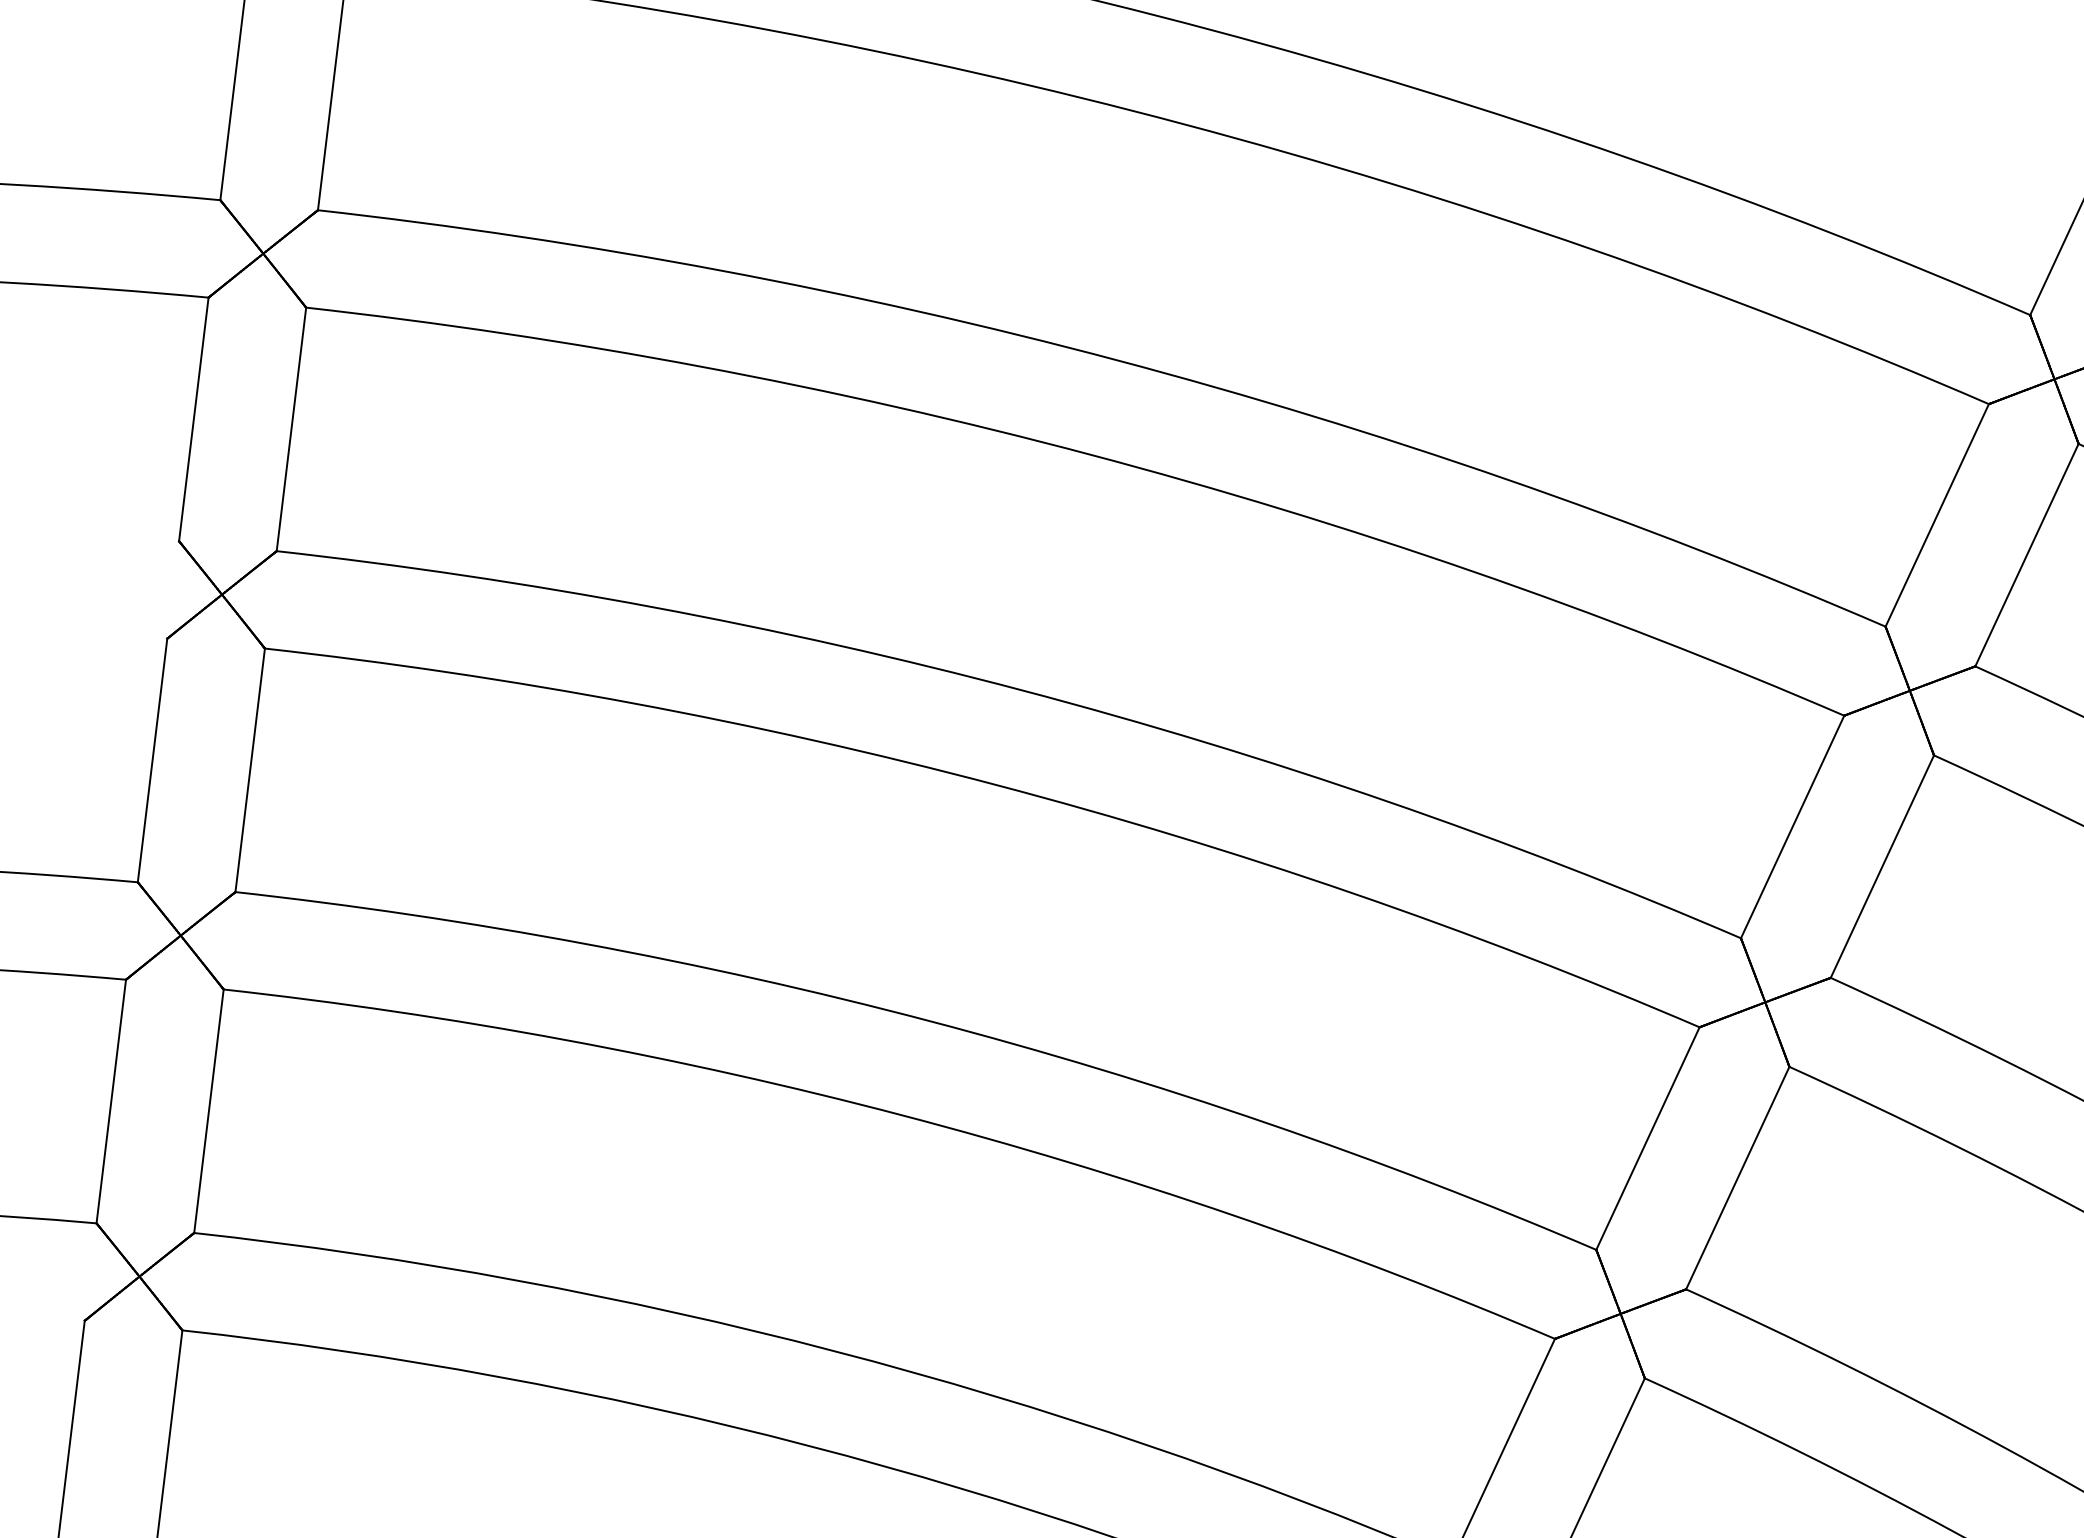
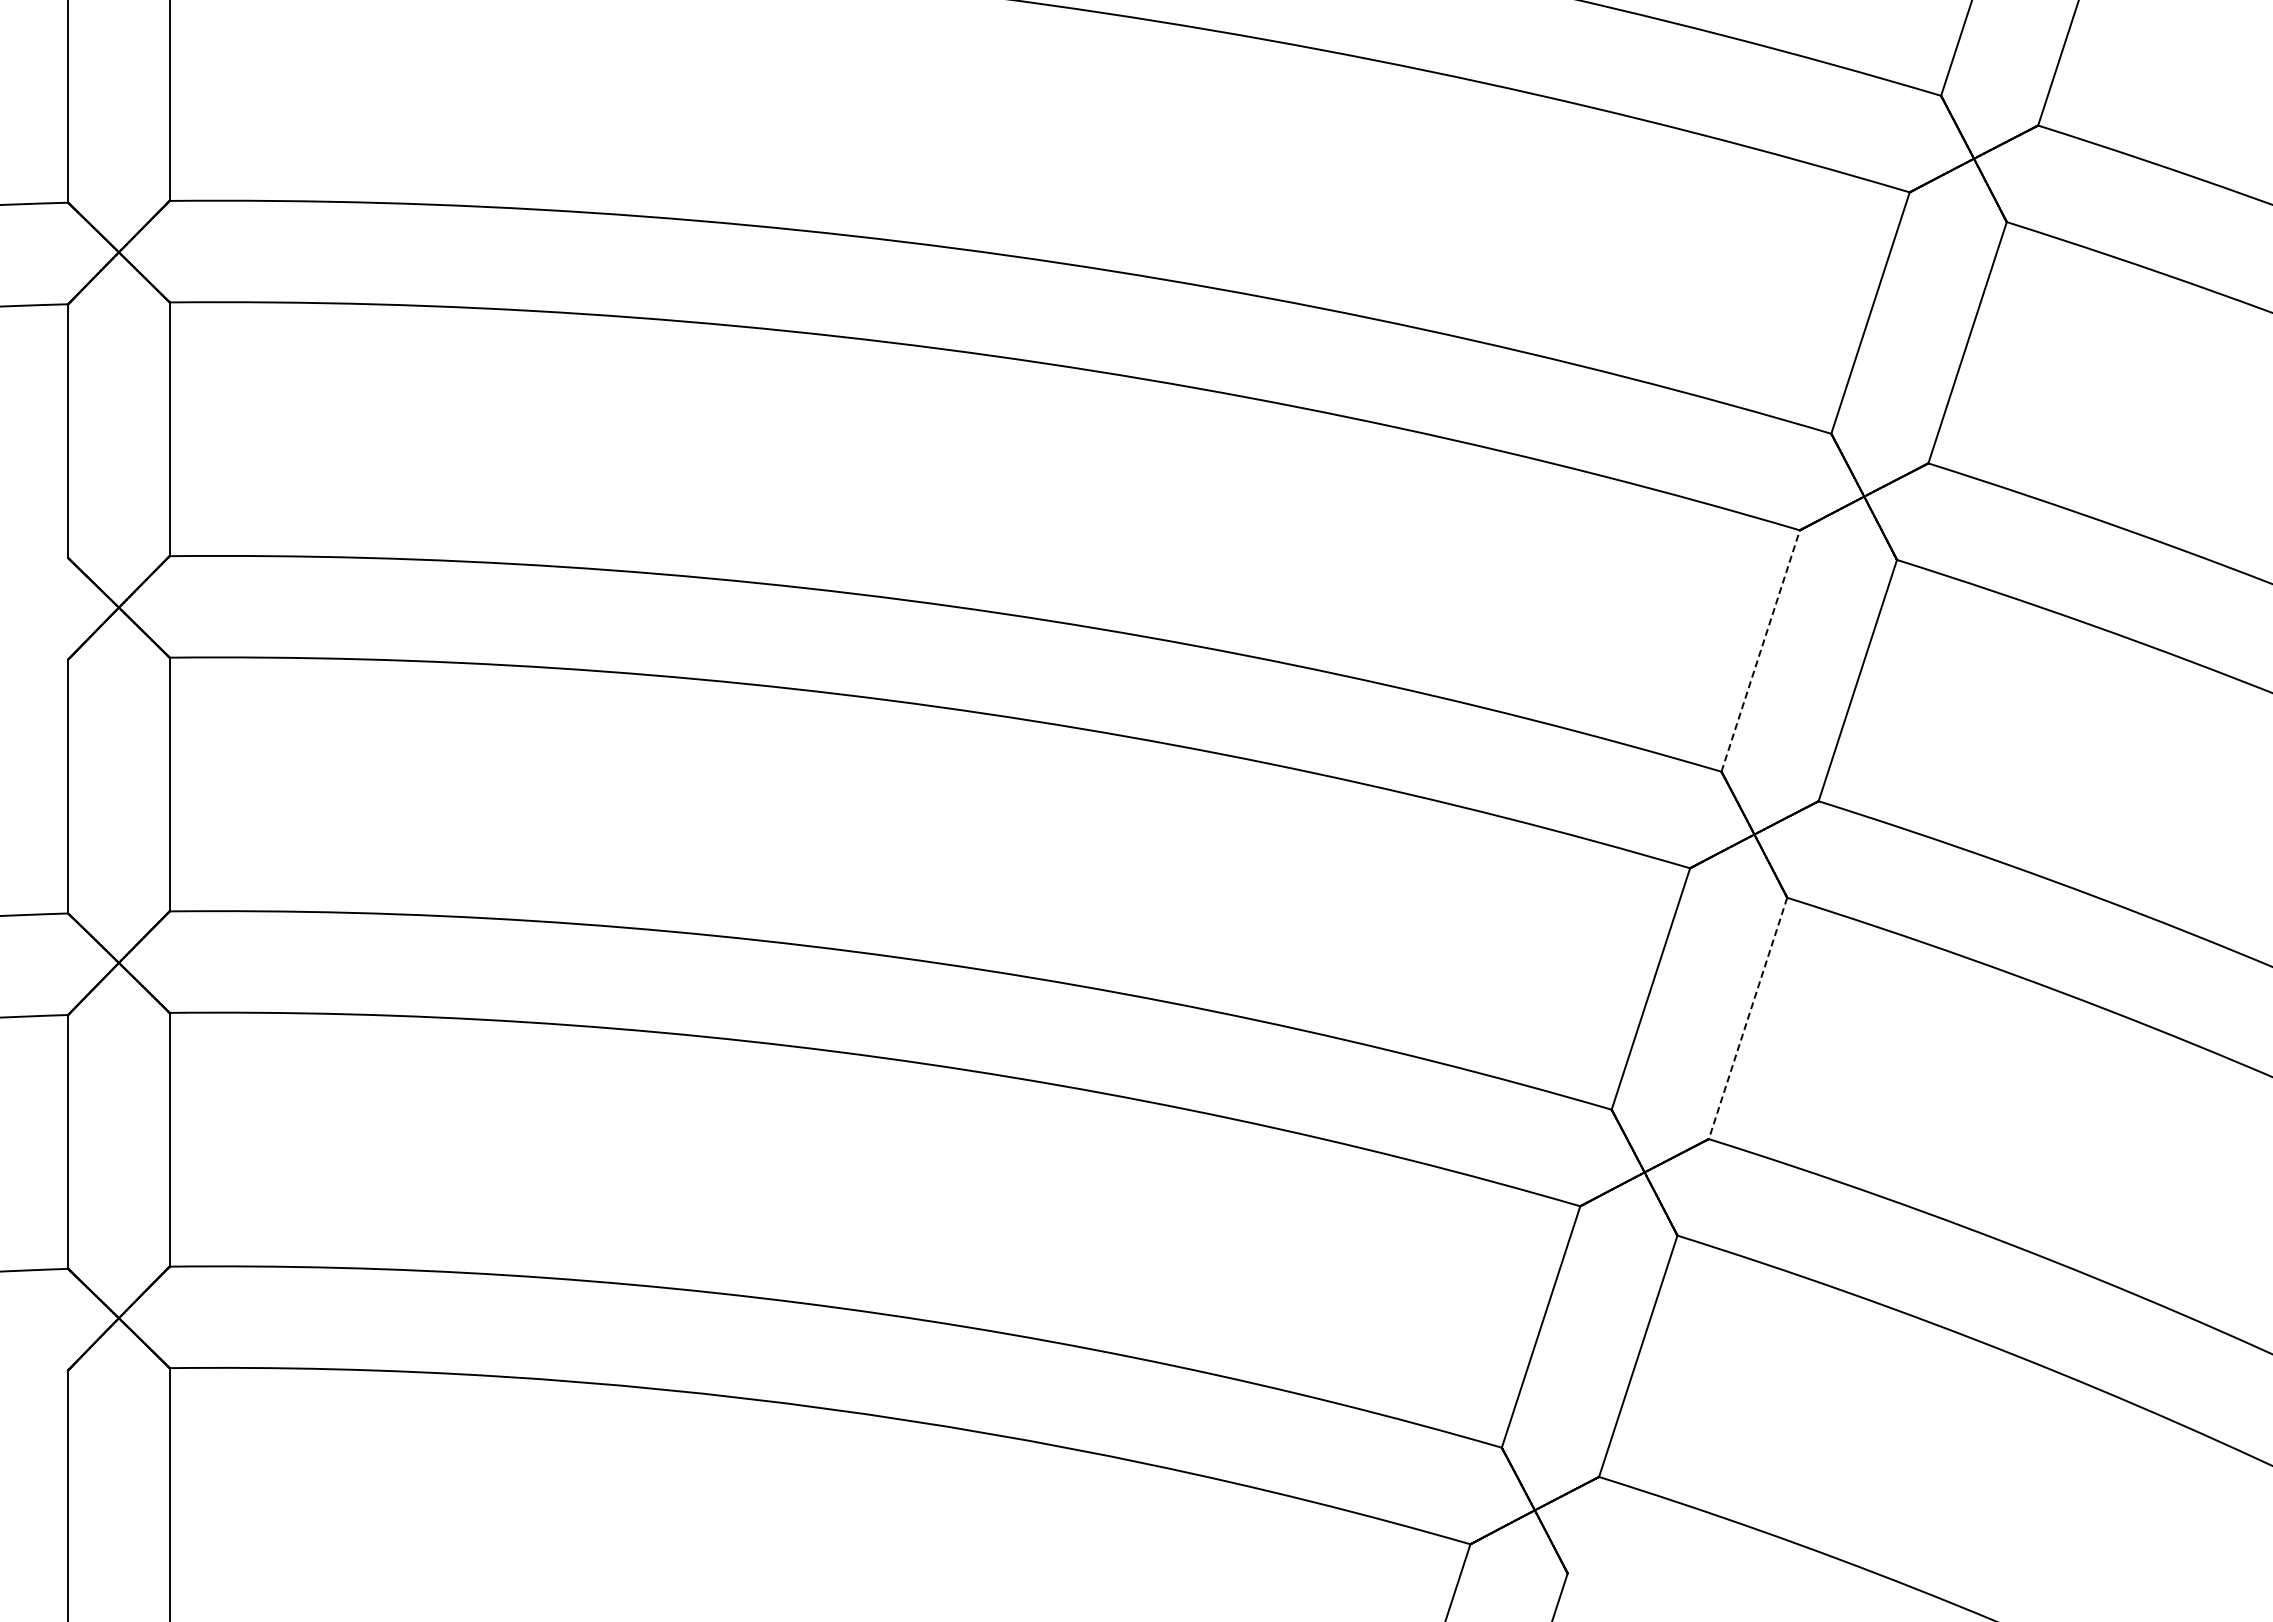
line: (1792, 827) -> (1760, 651), solid -> dashed
line: (1738, 1178) -> (1748, 1018), solid -> dashed

